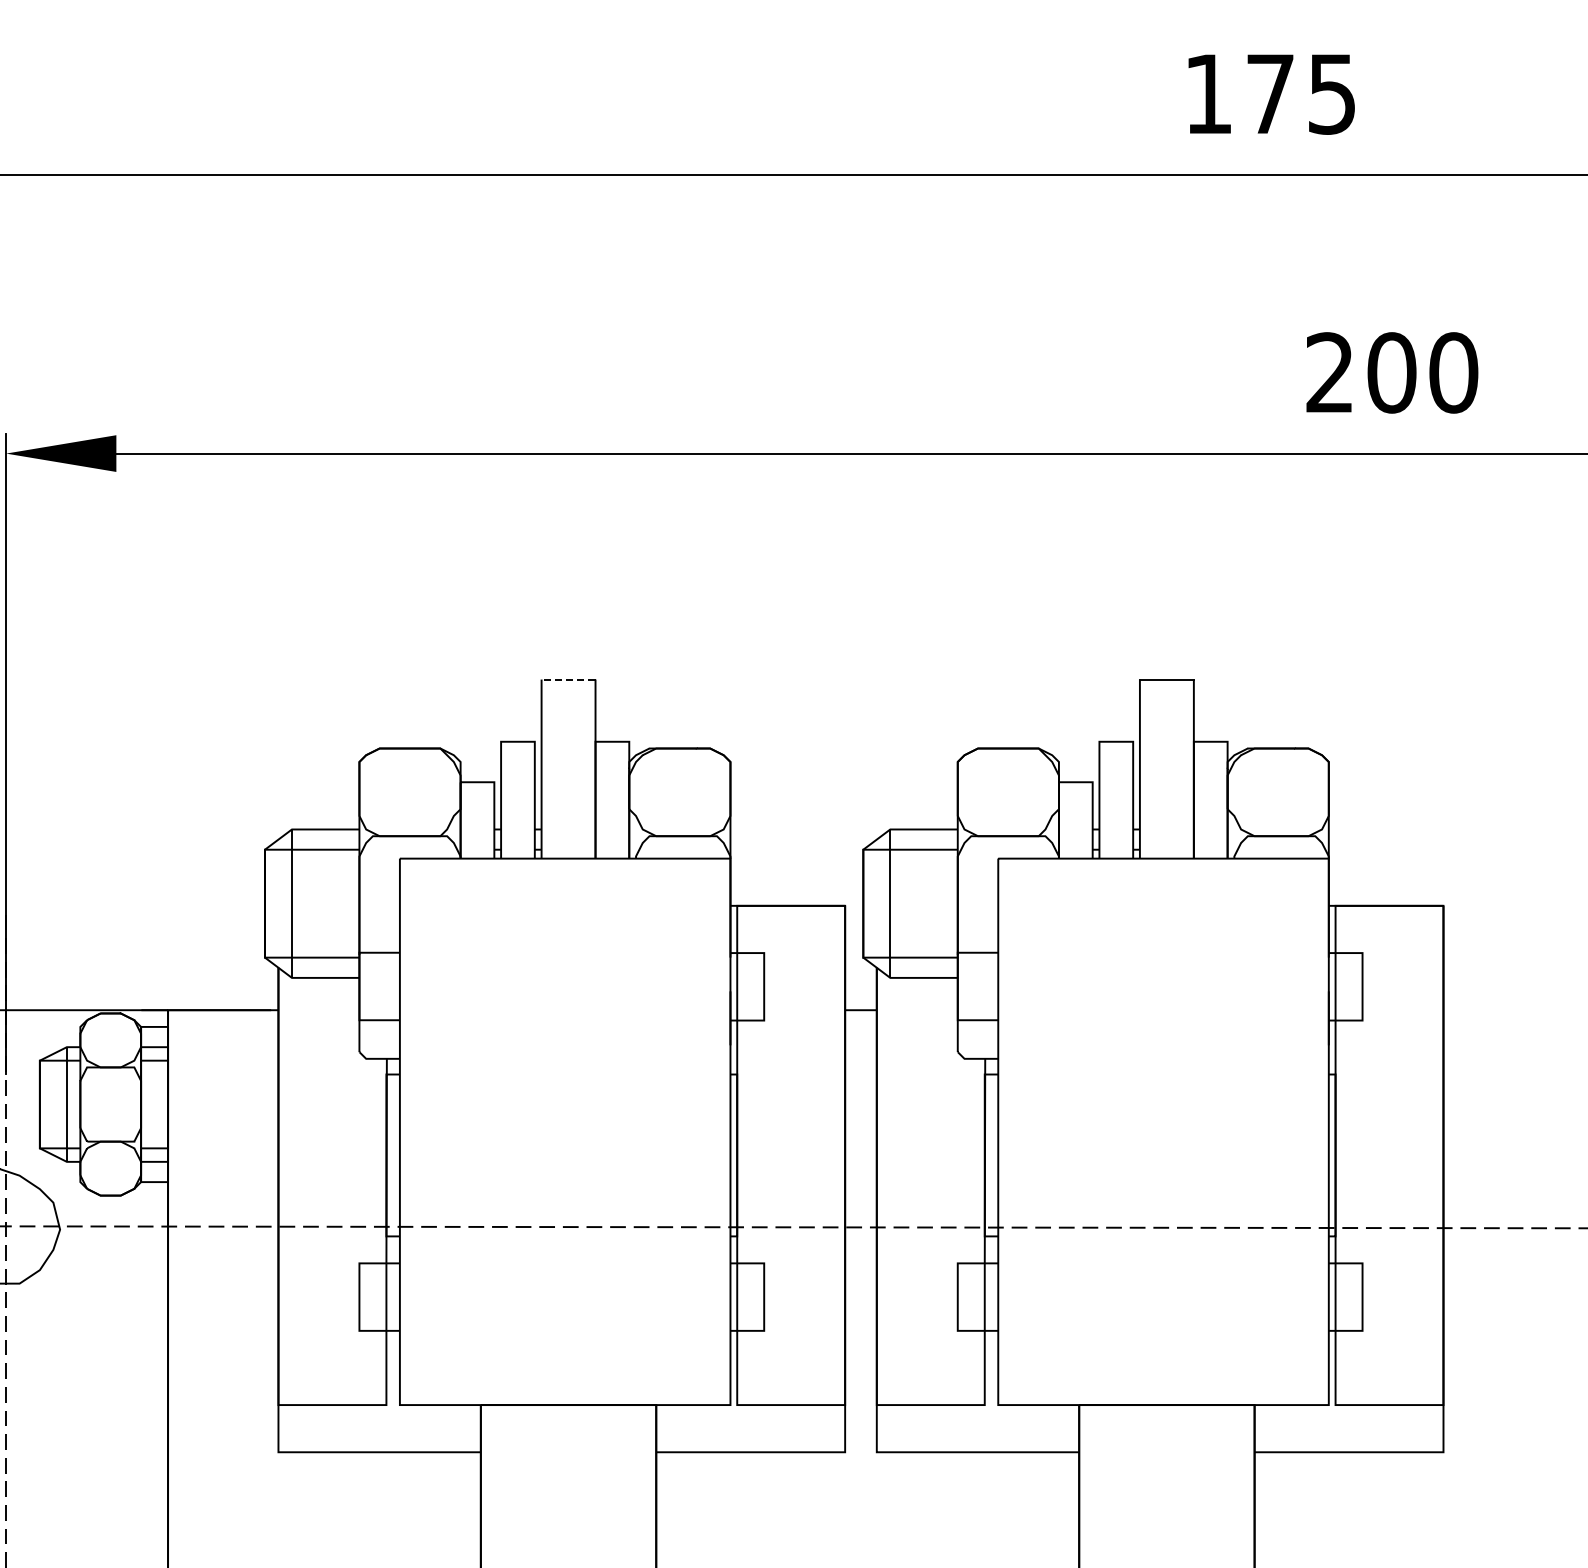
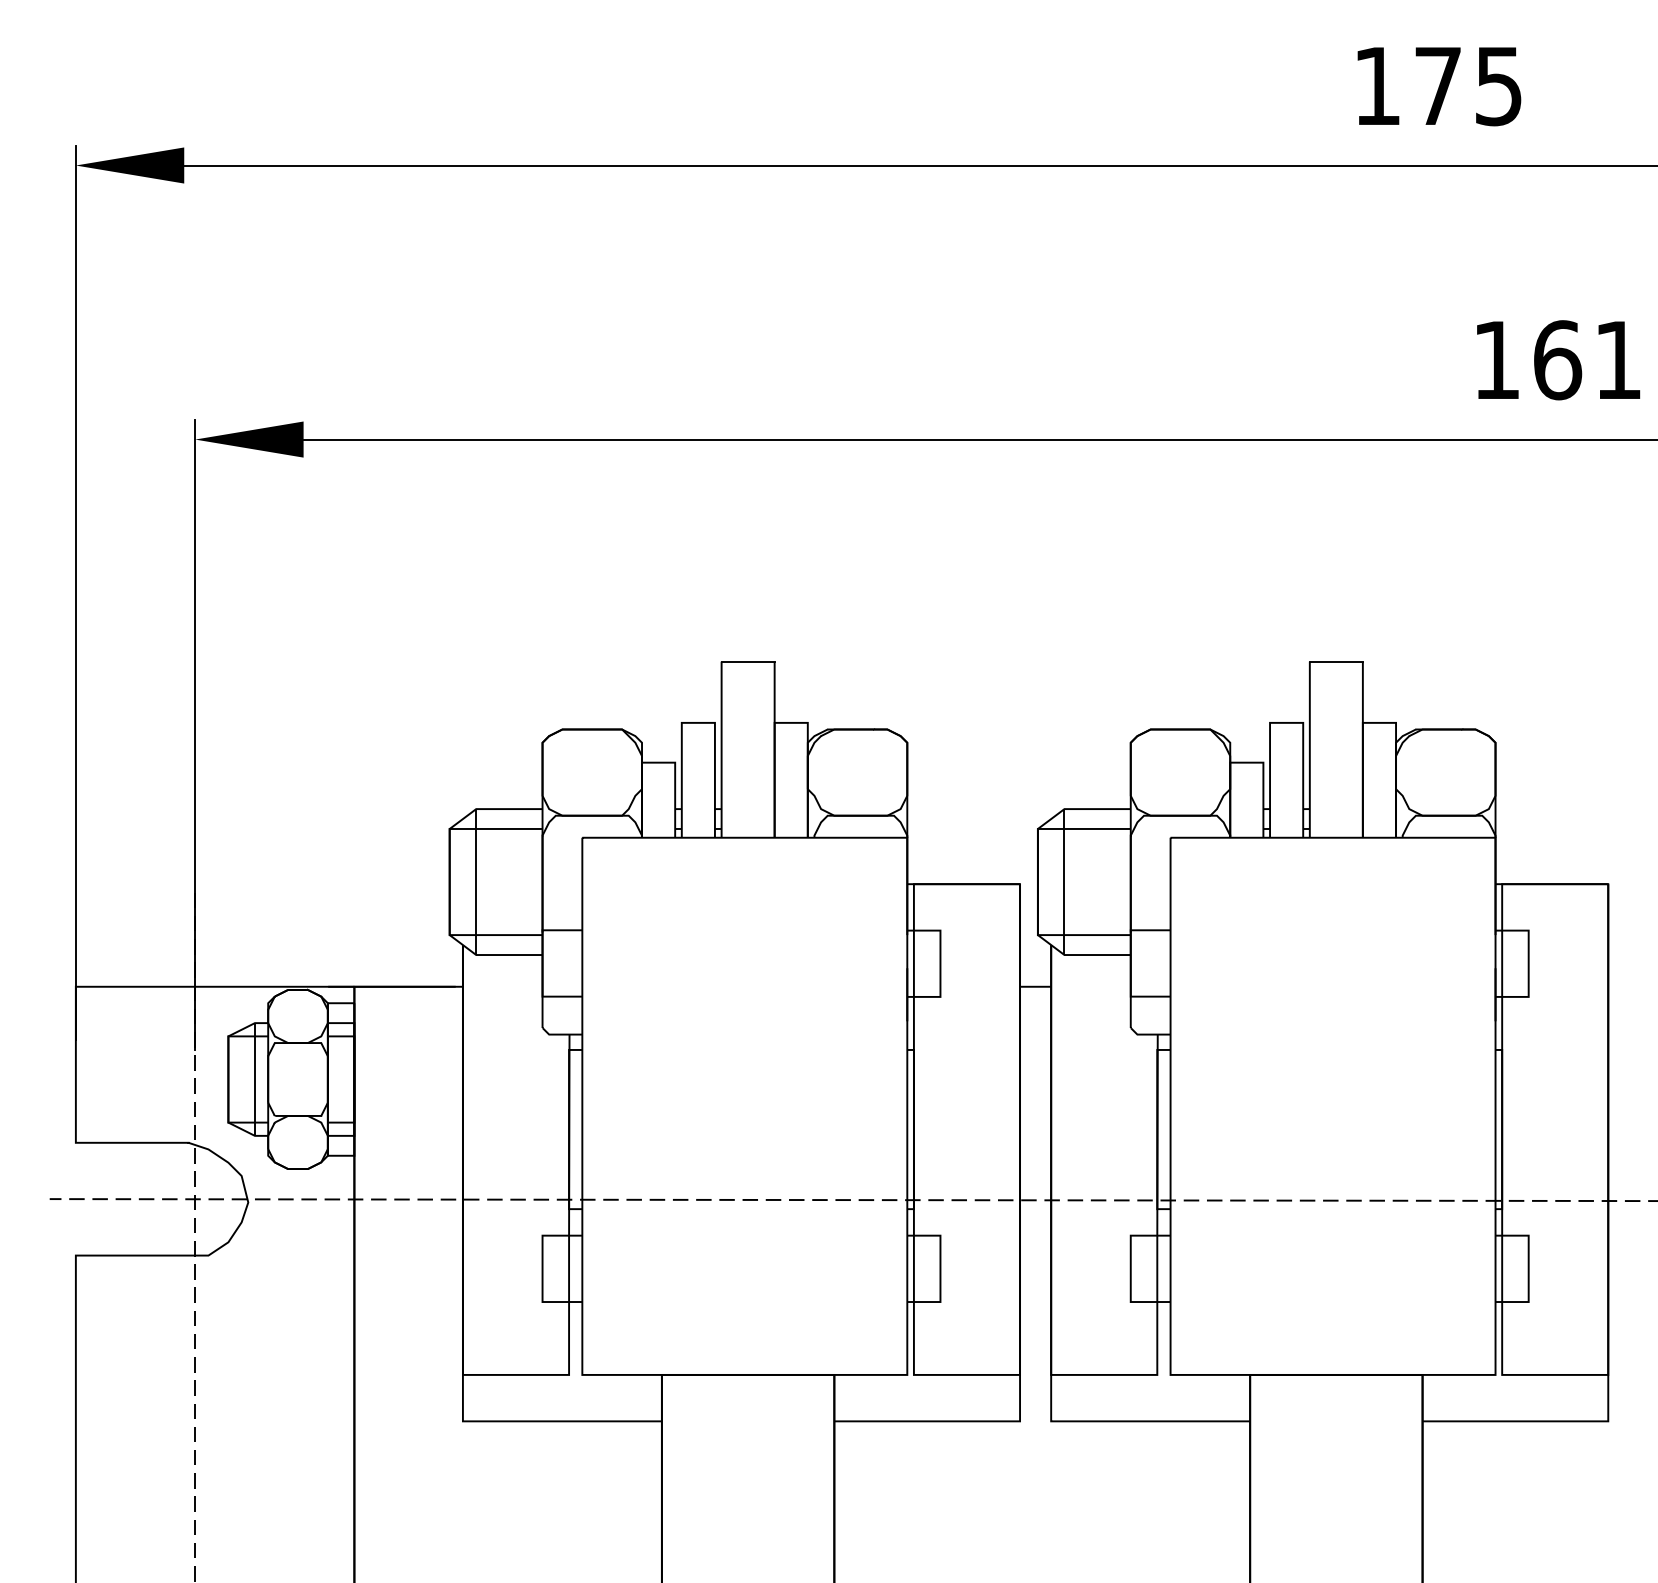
text: (1391, 373) -> (1557, 360), 200 -> 161
line: (568, 679) -> (748, 661), dashed -> solid

